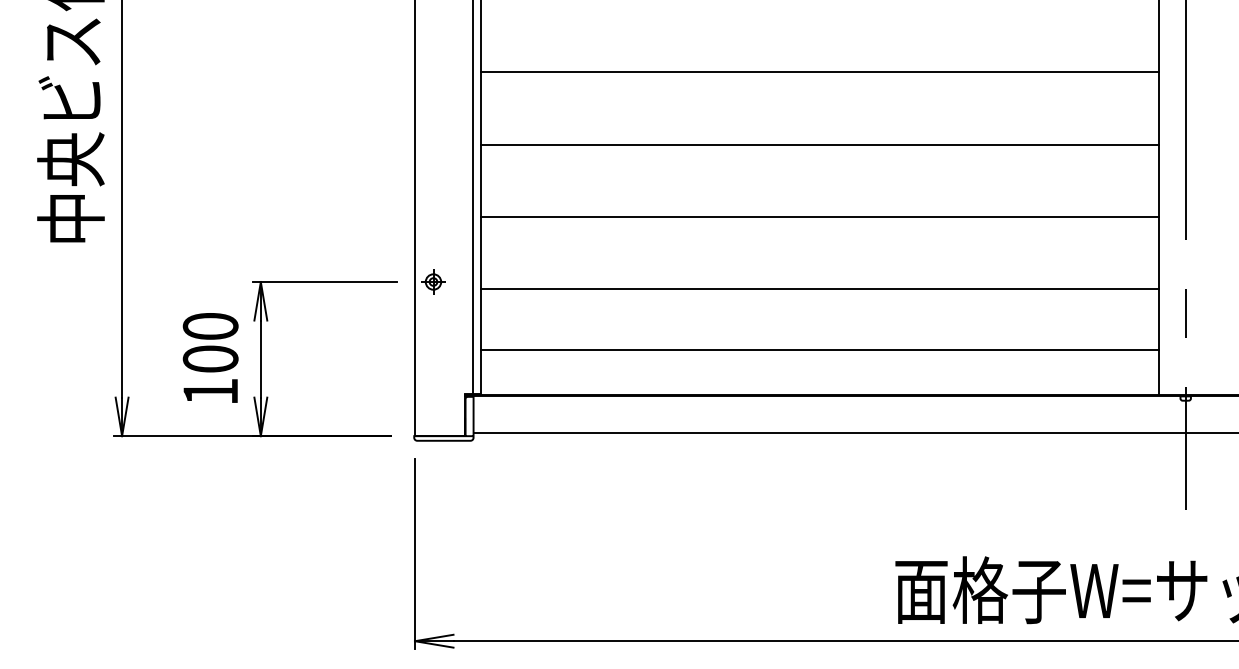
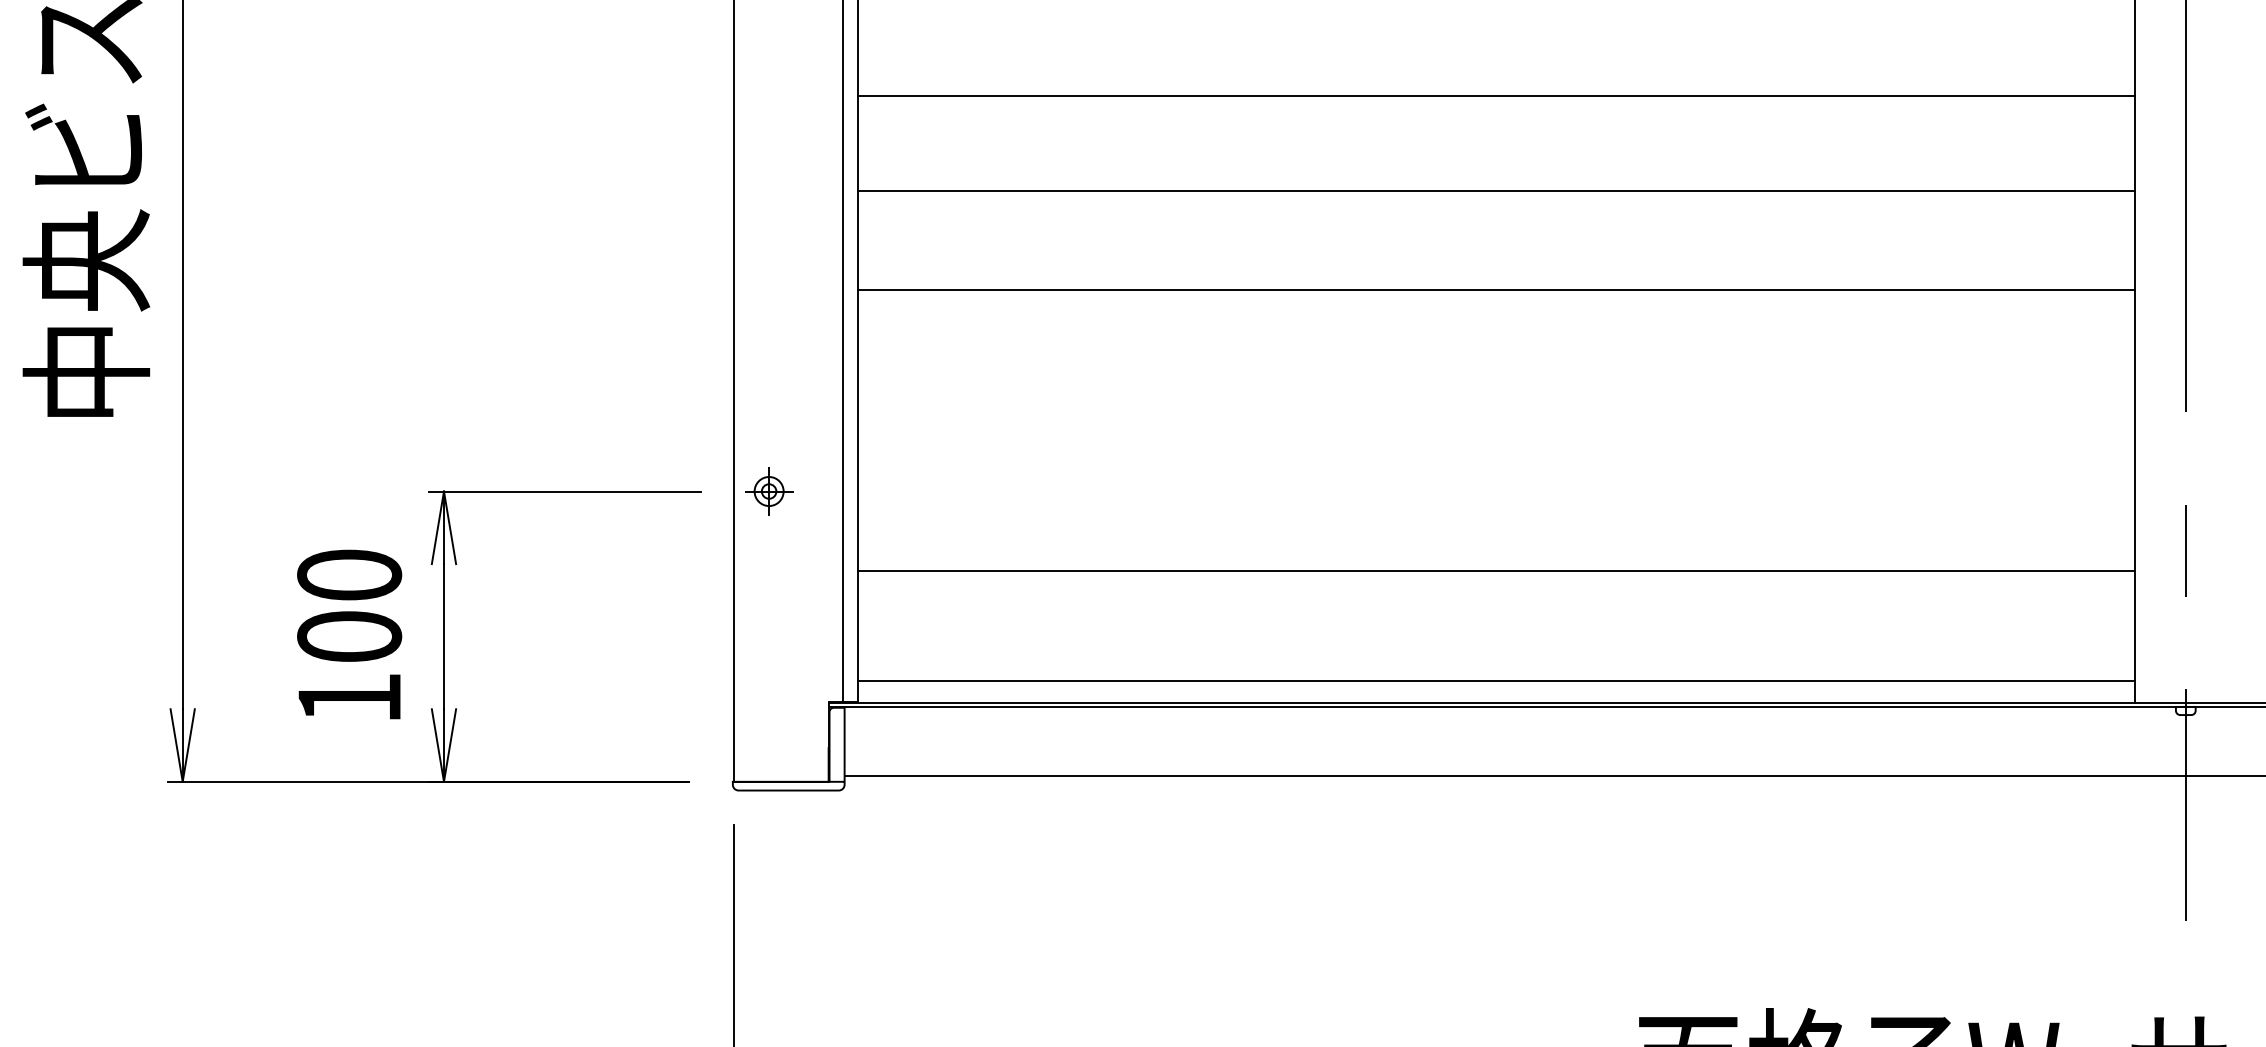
line: (819, 144) -> (1496, 191), moved
line: (819, 216) -> (1496, 289), moved
line: (819, 289) -> (1496, 571), moved
line: (819, 349) -> (1496, 680), moved

